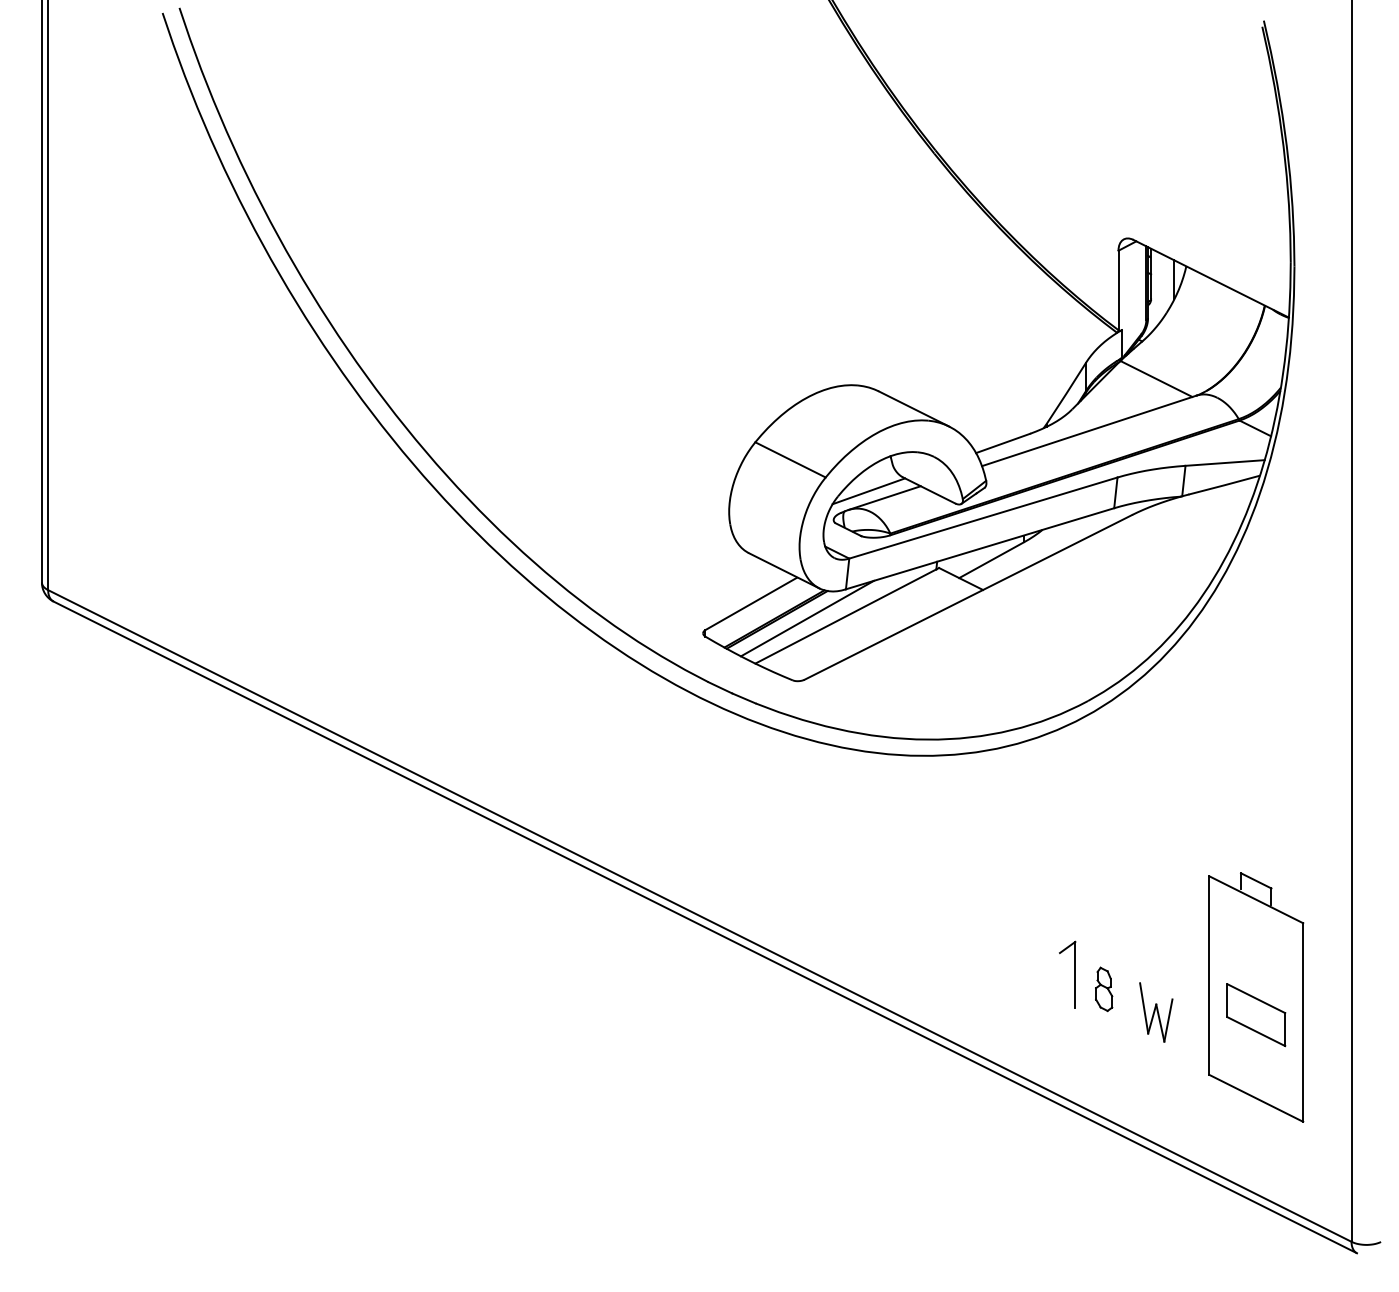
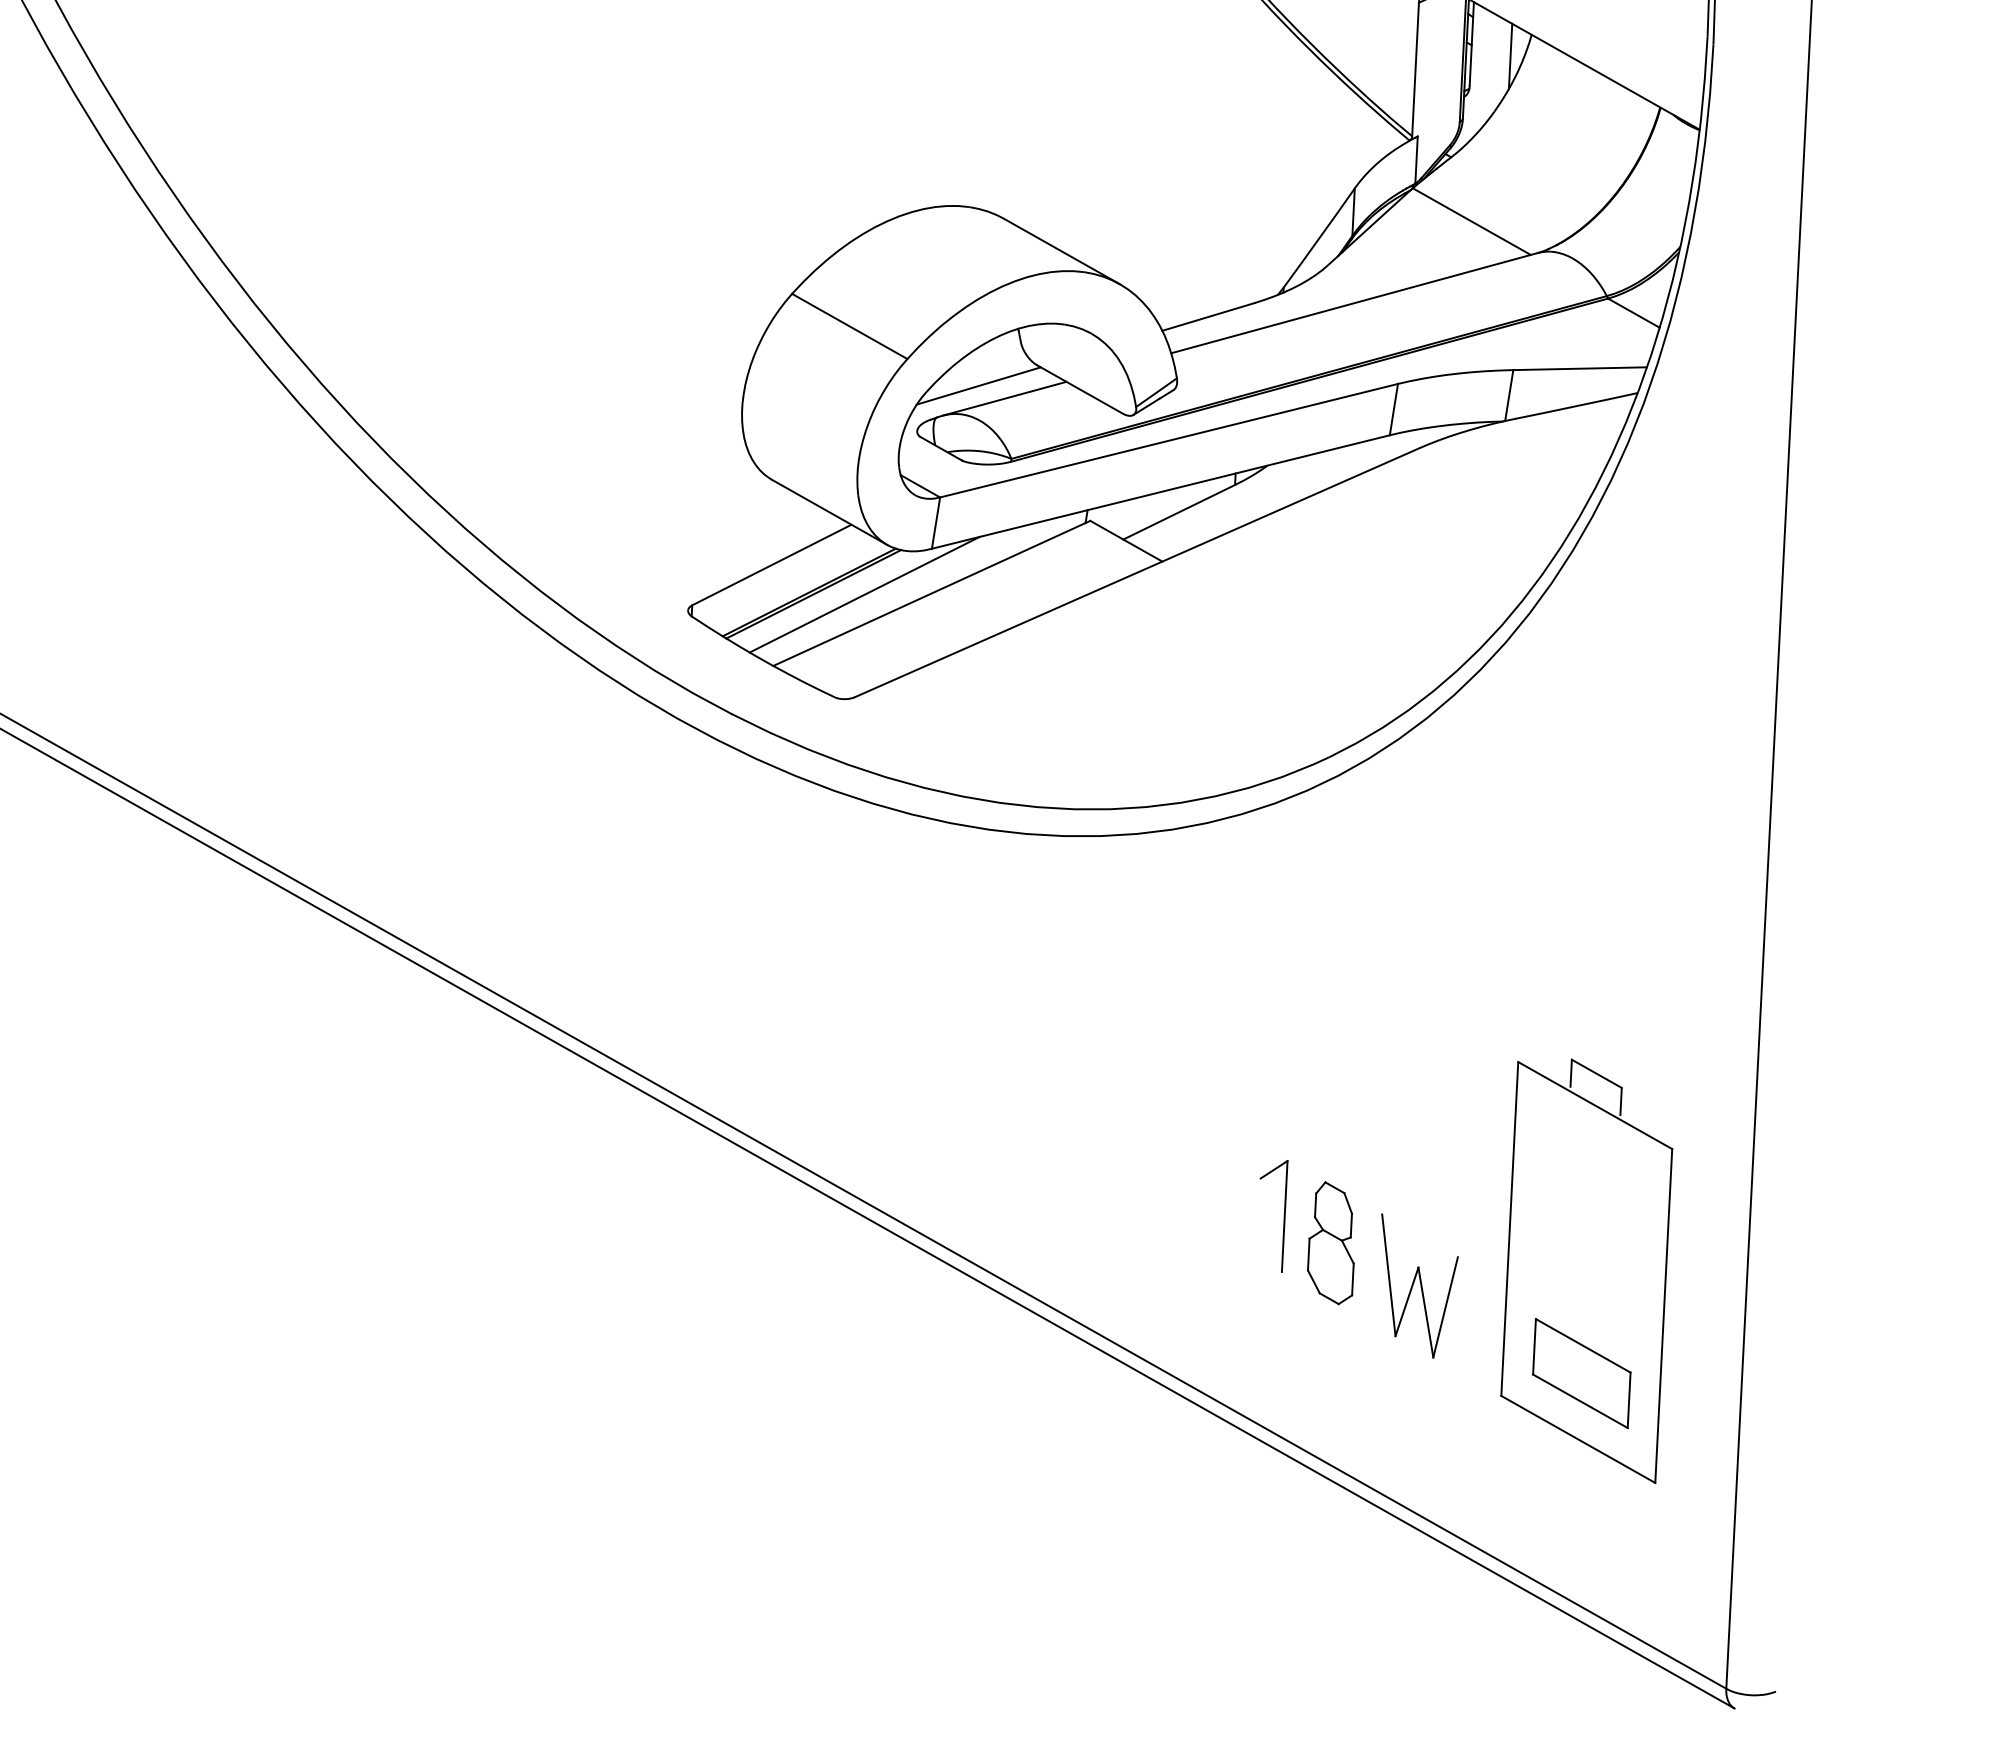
part: (1103, 989) -> (1330, 1243), size x1.67
part: (1156, 1012) -> (1417, 1286), size x1.43
part: (1256, 1015) -> (1582, 1374), moved

